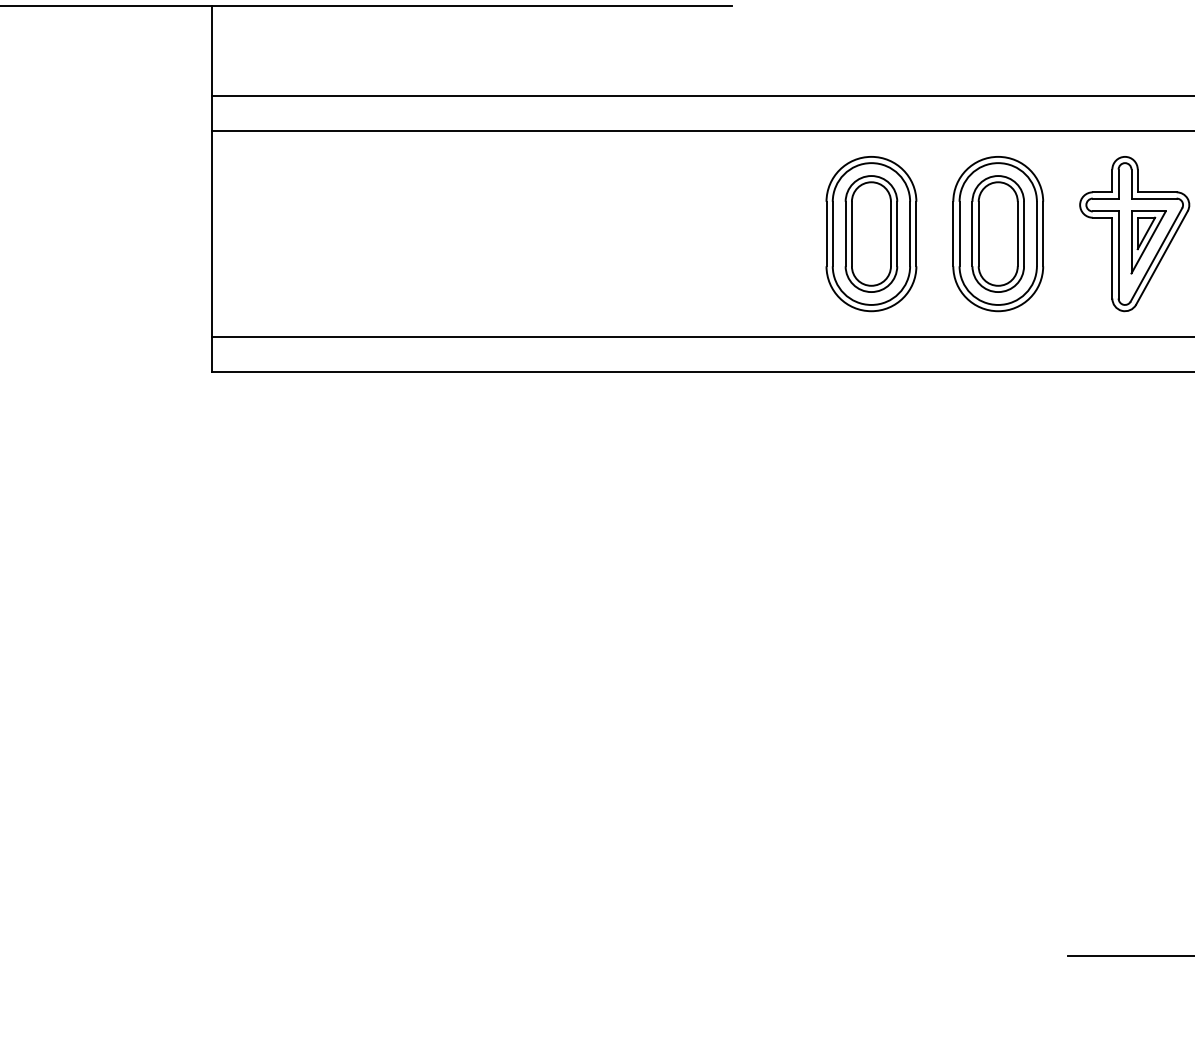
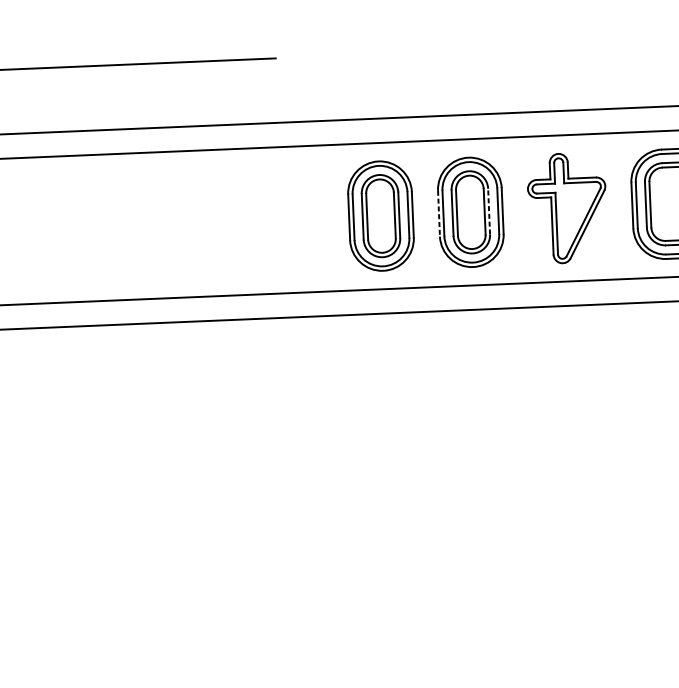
line: (1024, 233) -> (489, 211), solid -> dashed
line: (953, 234) -> (439, 214), solid -> dashed
part: (1148, 242) -> (577, 213), removed

